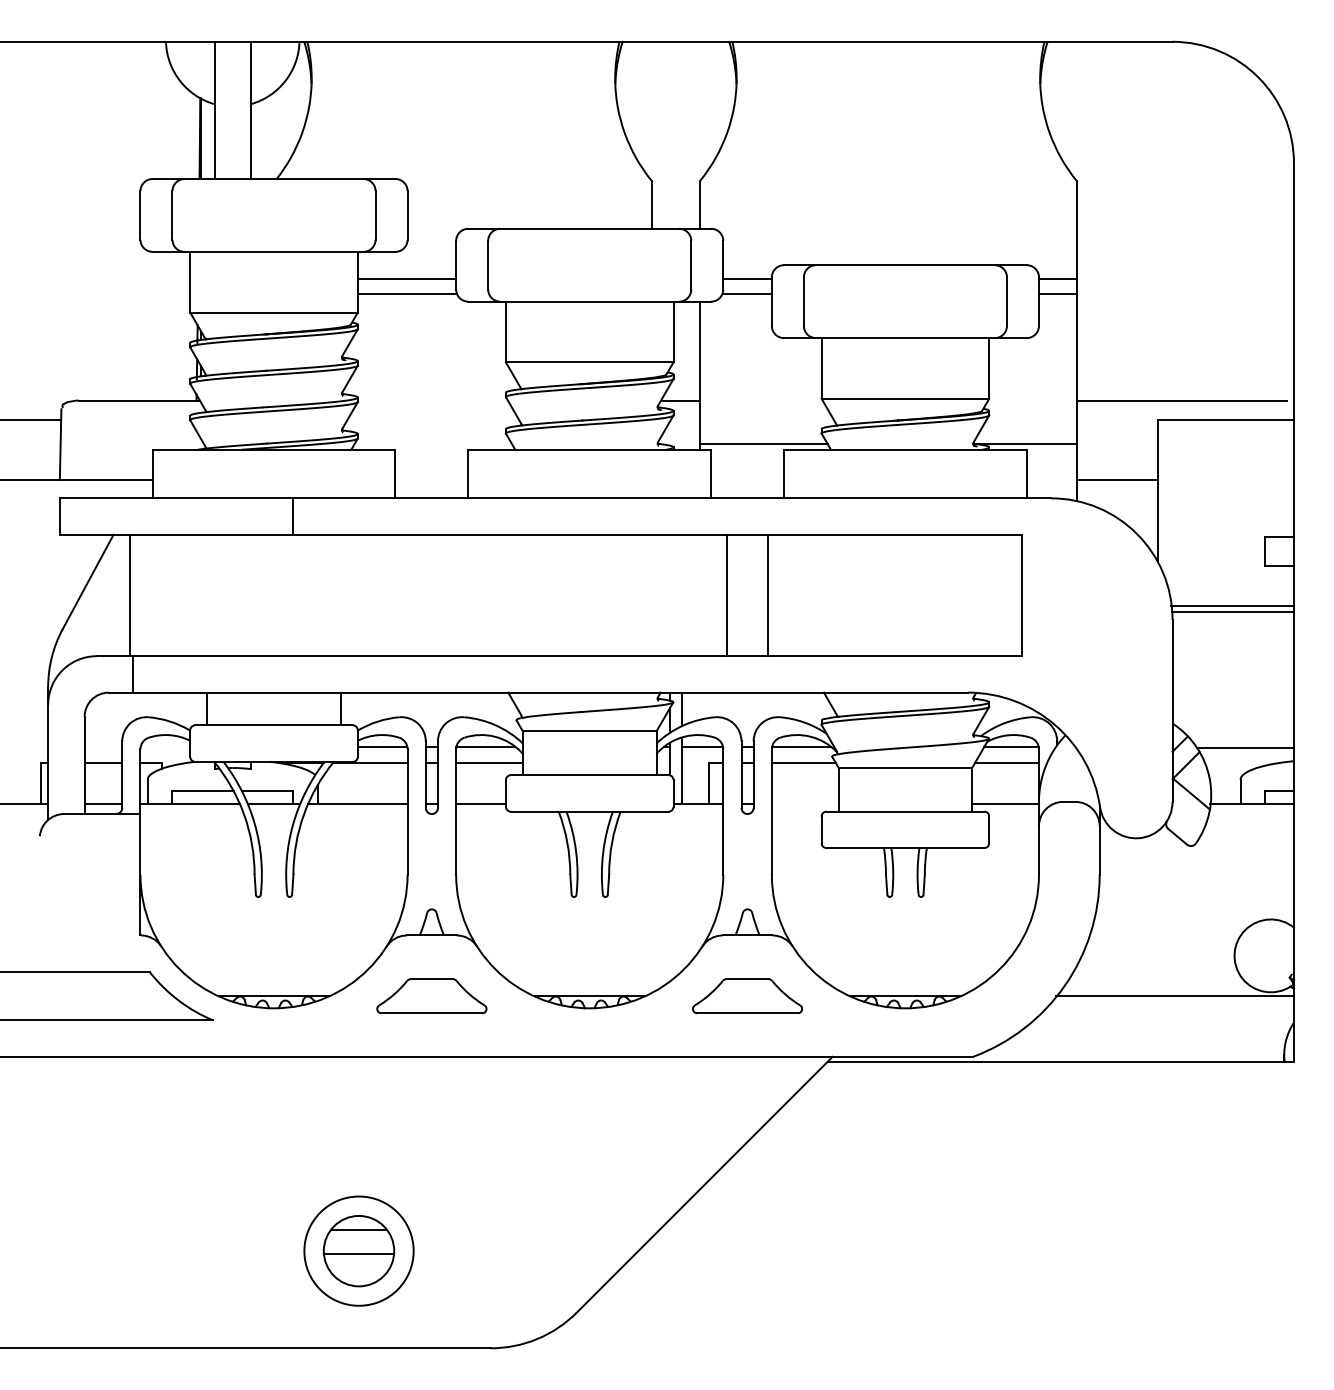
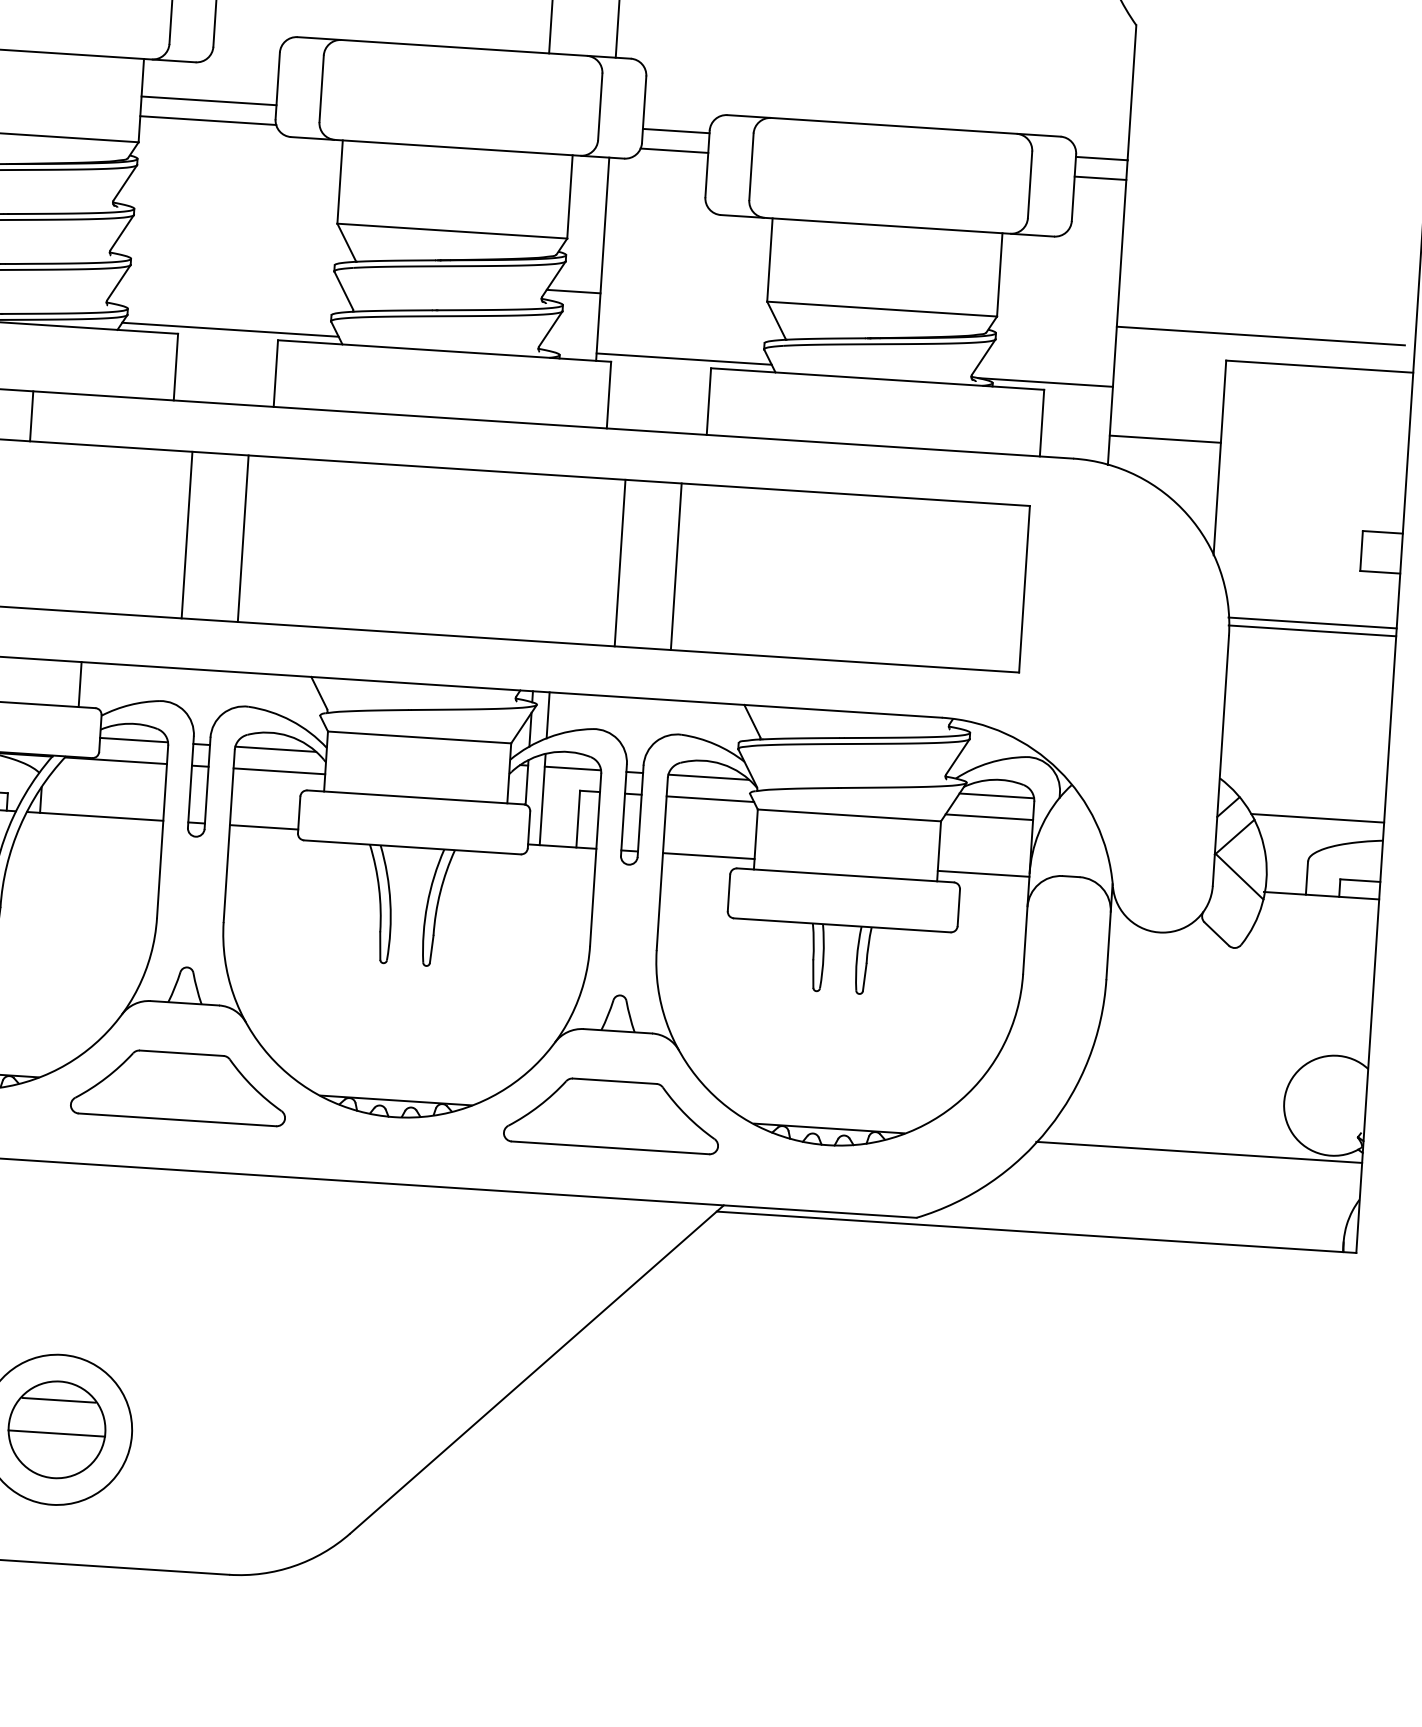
line: (433, 444) -> (230, 329), added
line: (411, 595) -> (187, 535), added
line: (452, 595) -> (243, 538), added
line: (804, 804) -> (707, 856), added
part: (431, 996) -> (179, 1086), size x1.43
part: (747, 996) -> (612, 1114), size x1.43

